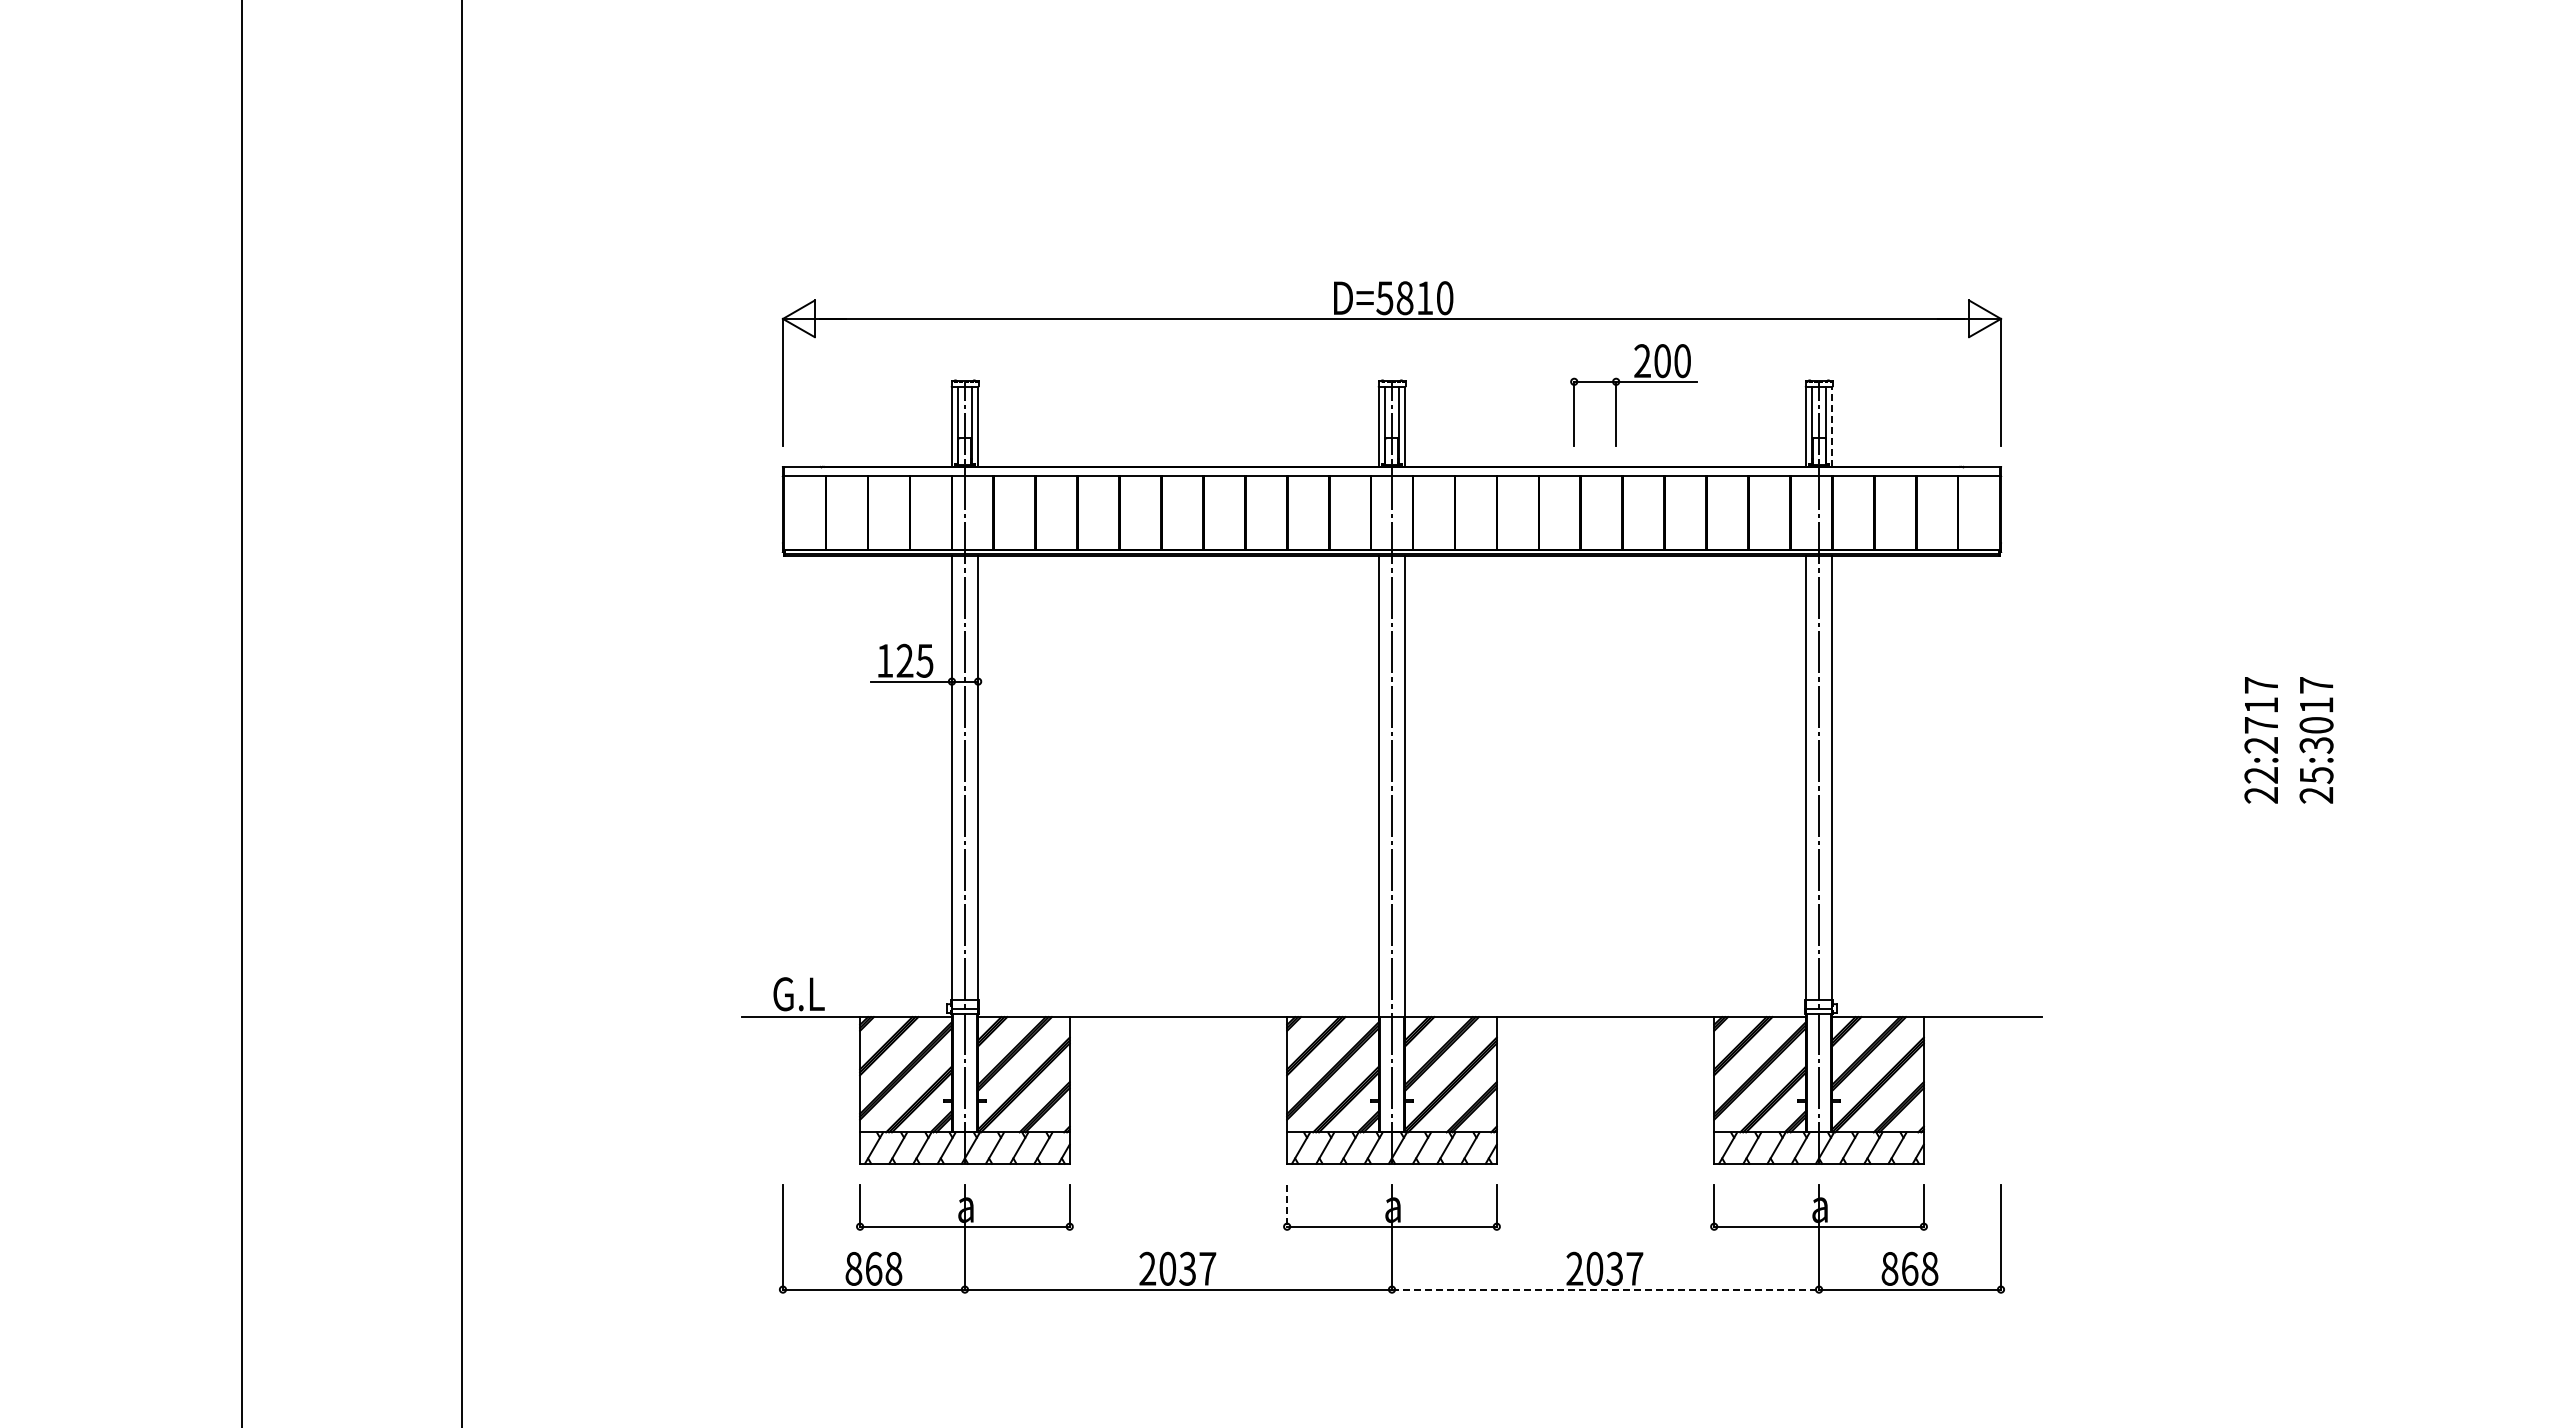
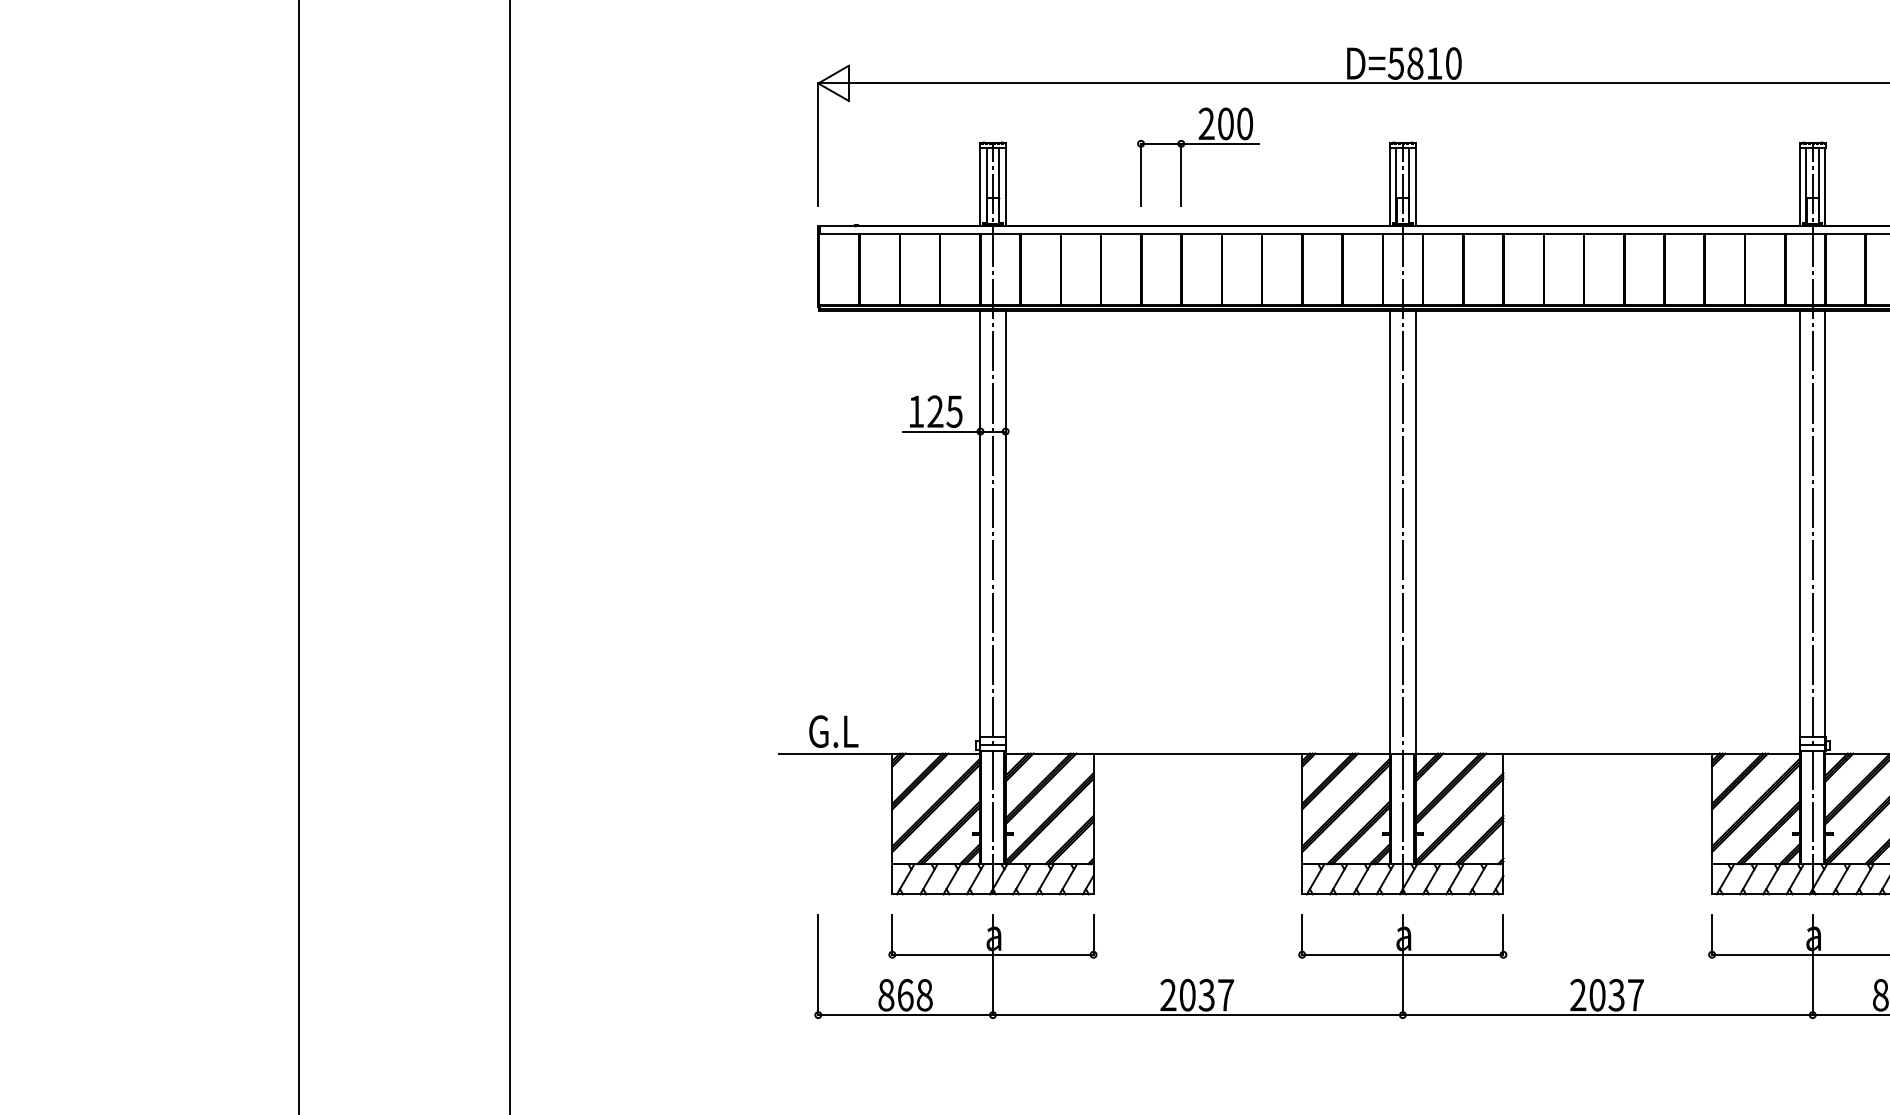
part: (1633, 382) -> (1197, 144), moved
line: (1832, 426) -> (1825, 186), dashed -> solid
line: (1287, 1206) -> (1302, 935), dashed -> solid
line: (1605, 1289) -> (1607, 1015), dashed -> solid

